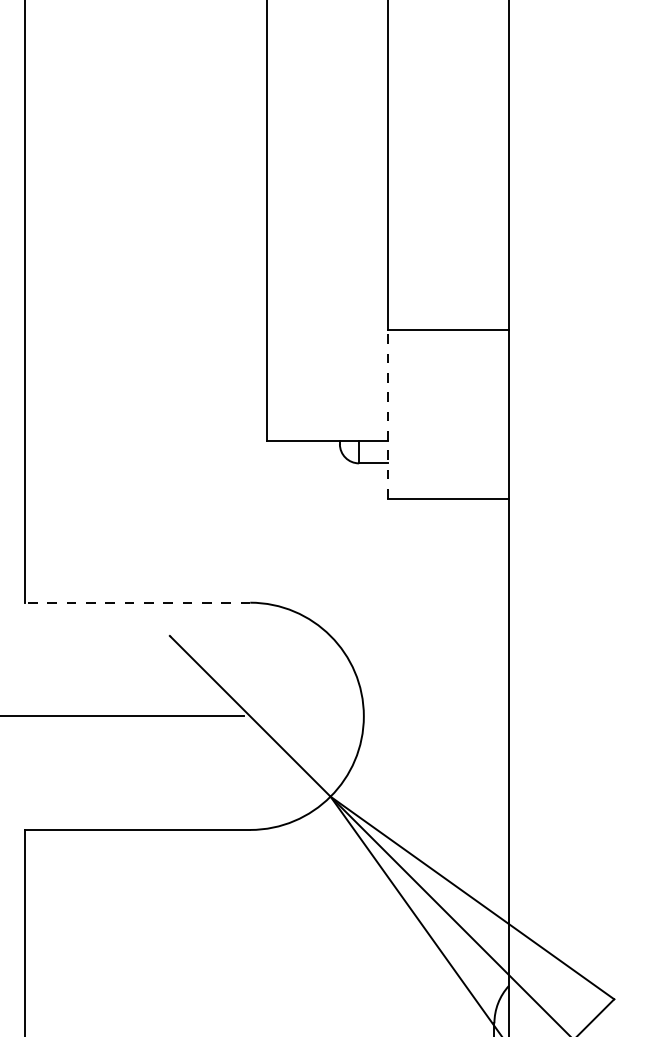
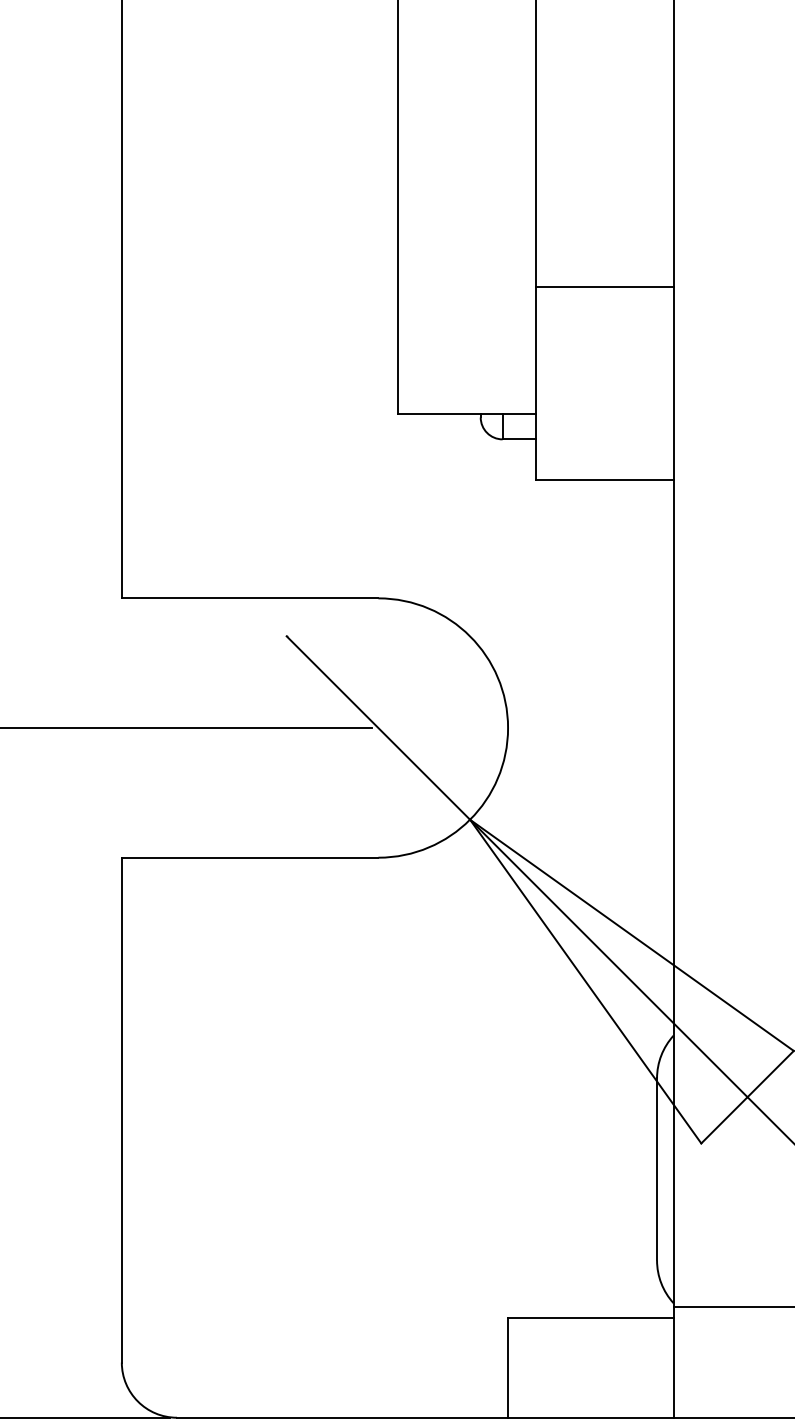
line: (387, 414) -> (535, 383), dashed -> solid
line: (137, 602) -> (249, 598), dashed -> solid

